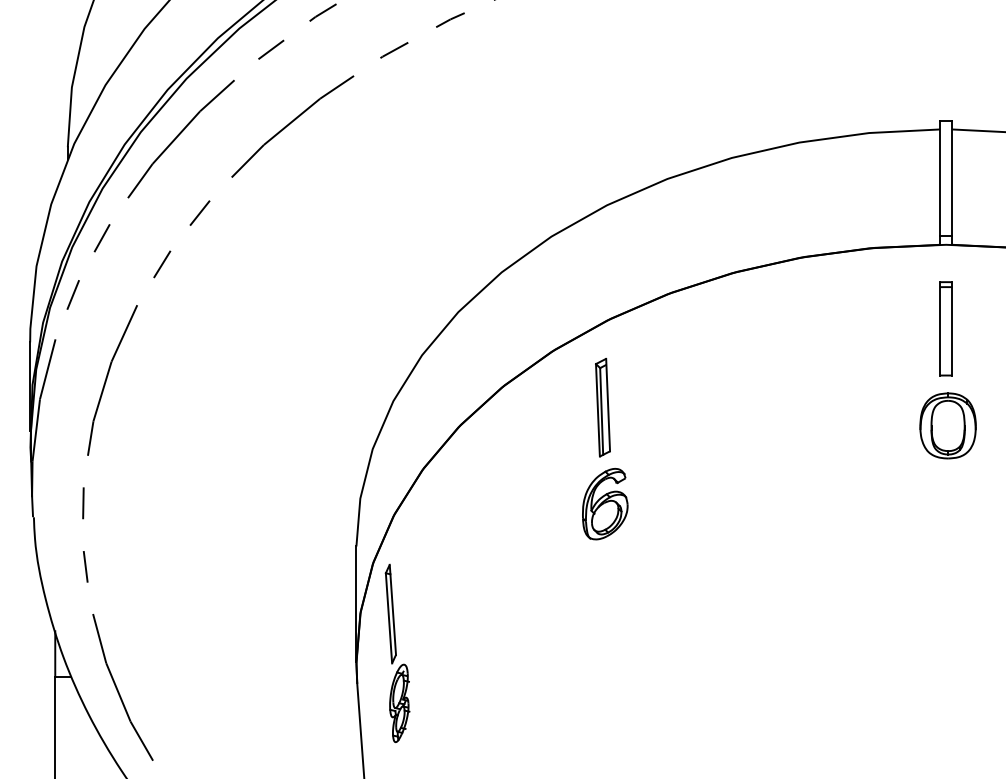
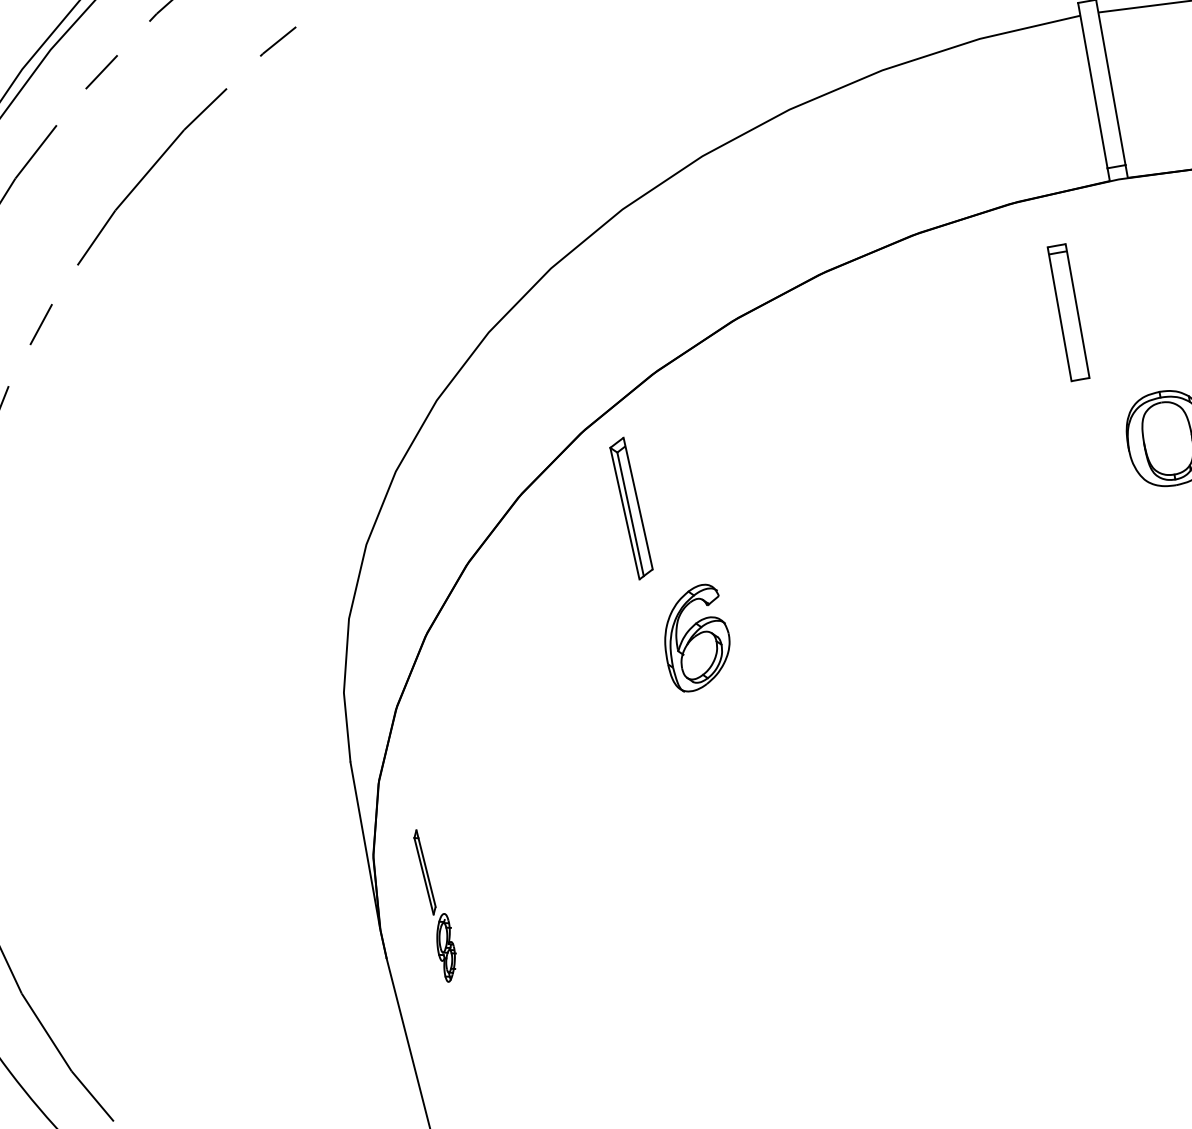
part: (945, 328) -> (1067, 312), moved
part: (602, 407) -> (630, 508), moved
part: (397, 653) -> (436, 905), size x0.6

